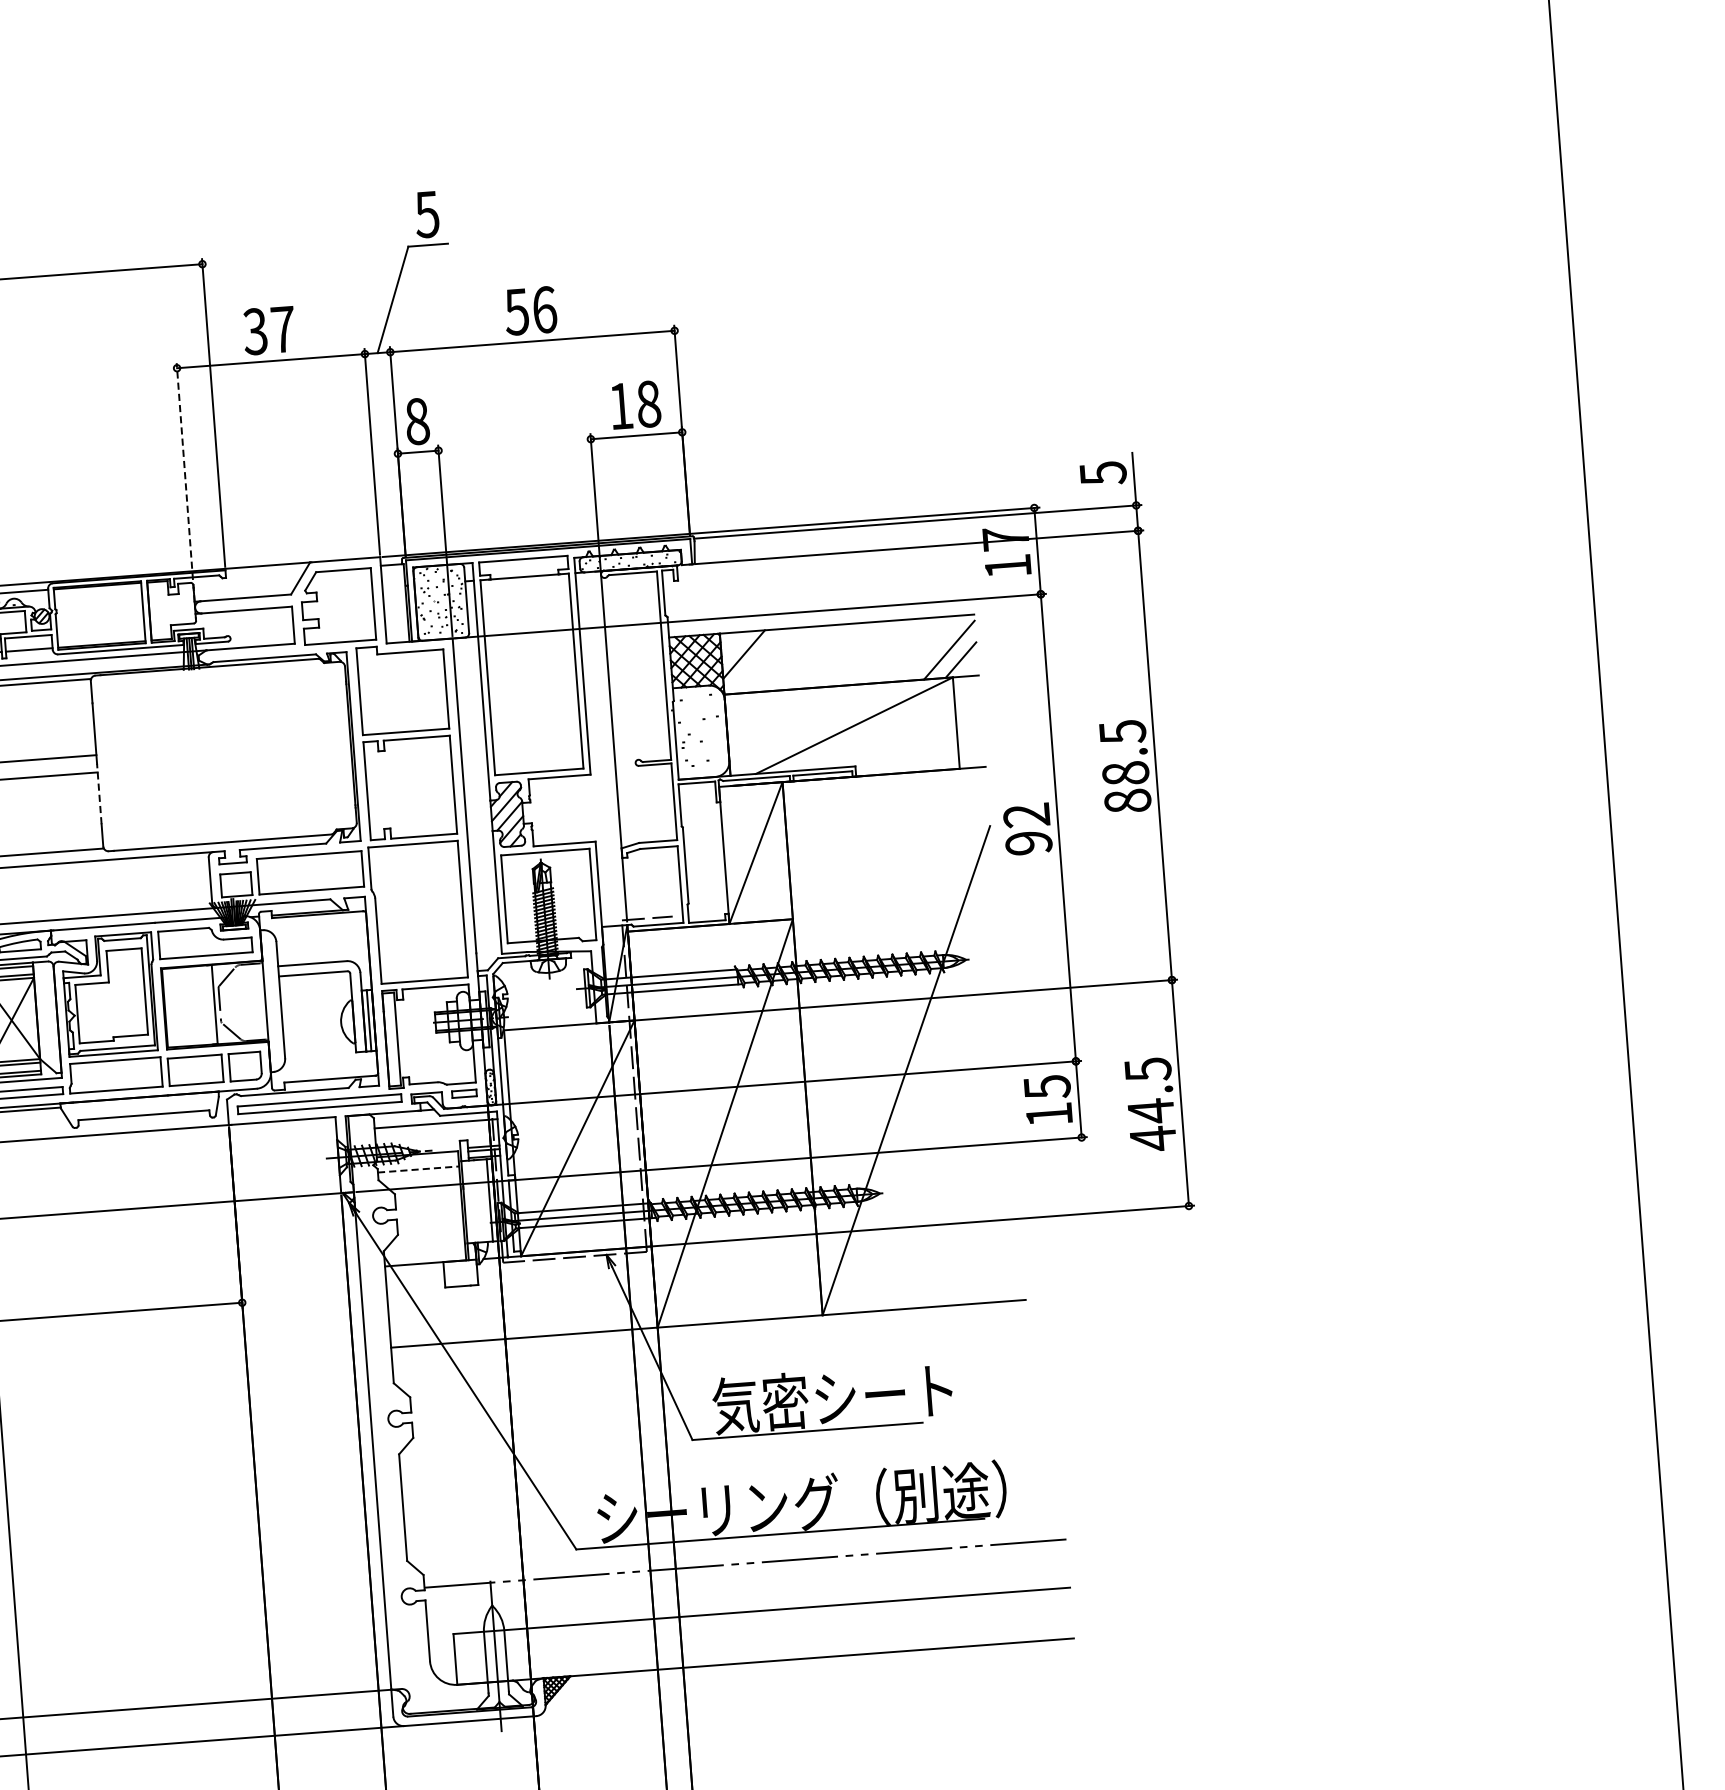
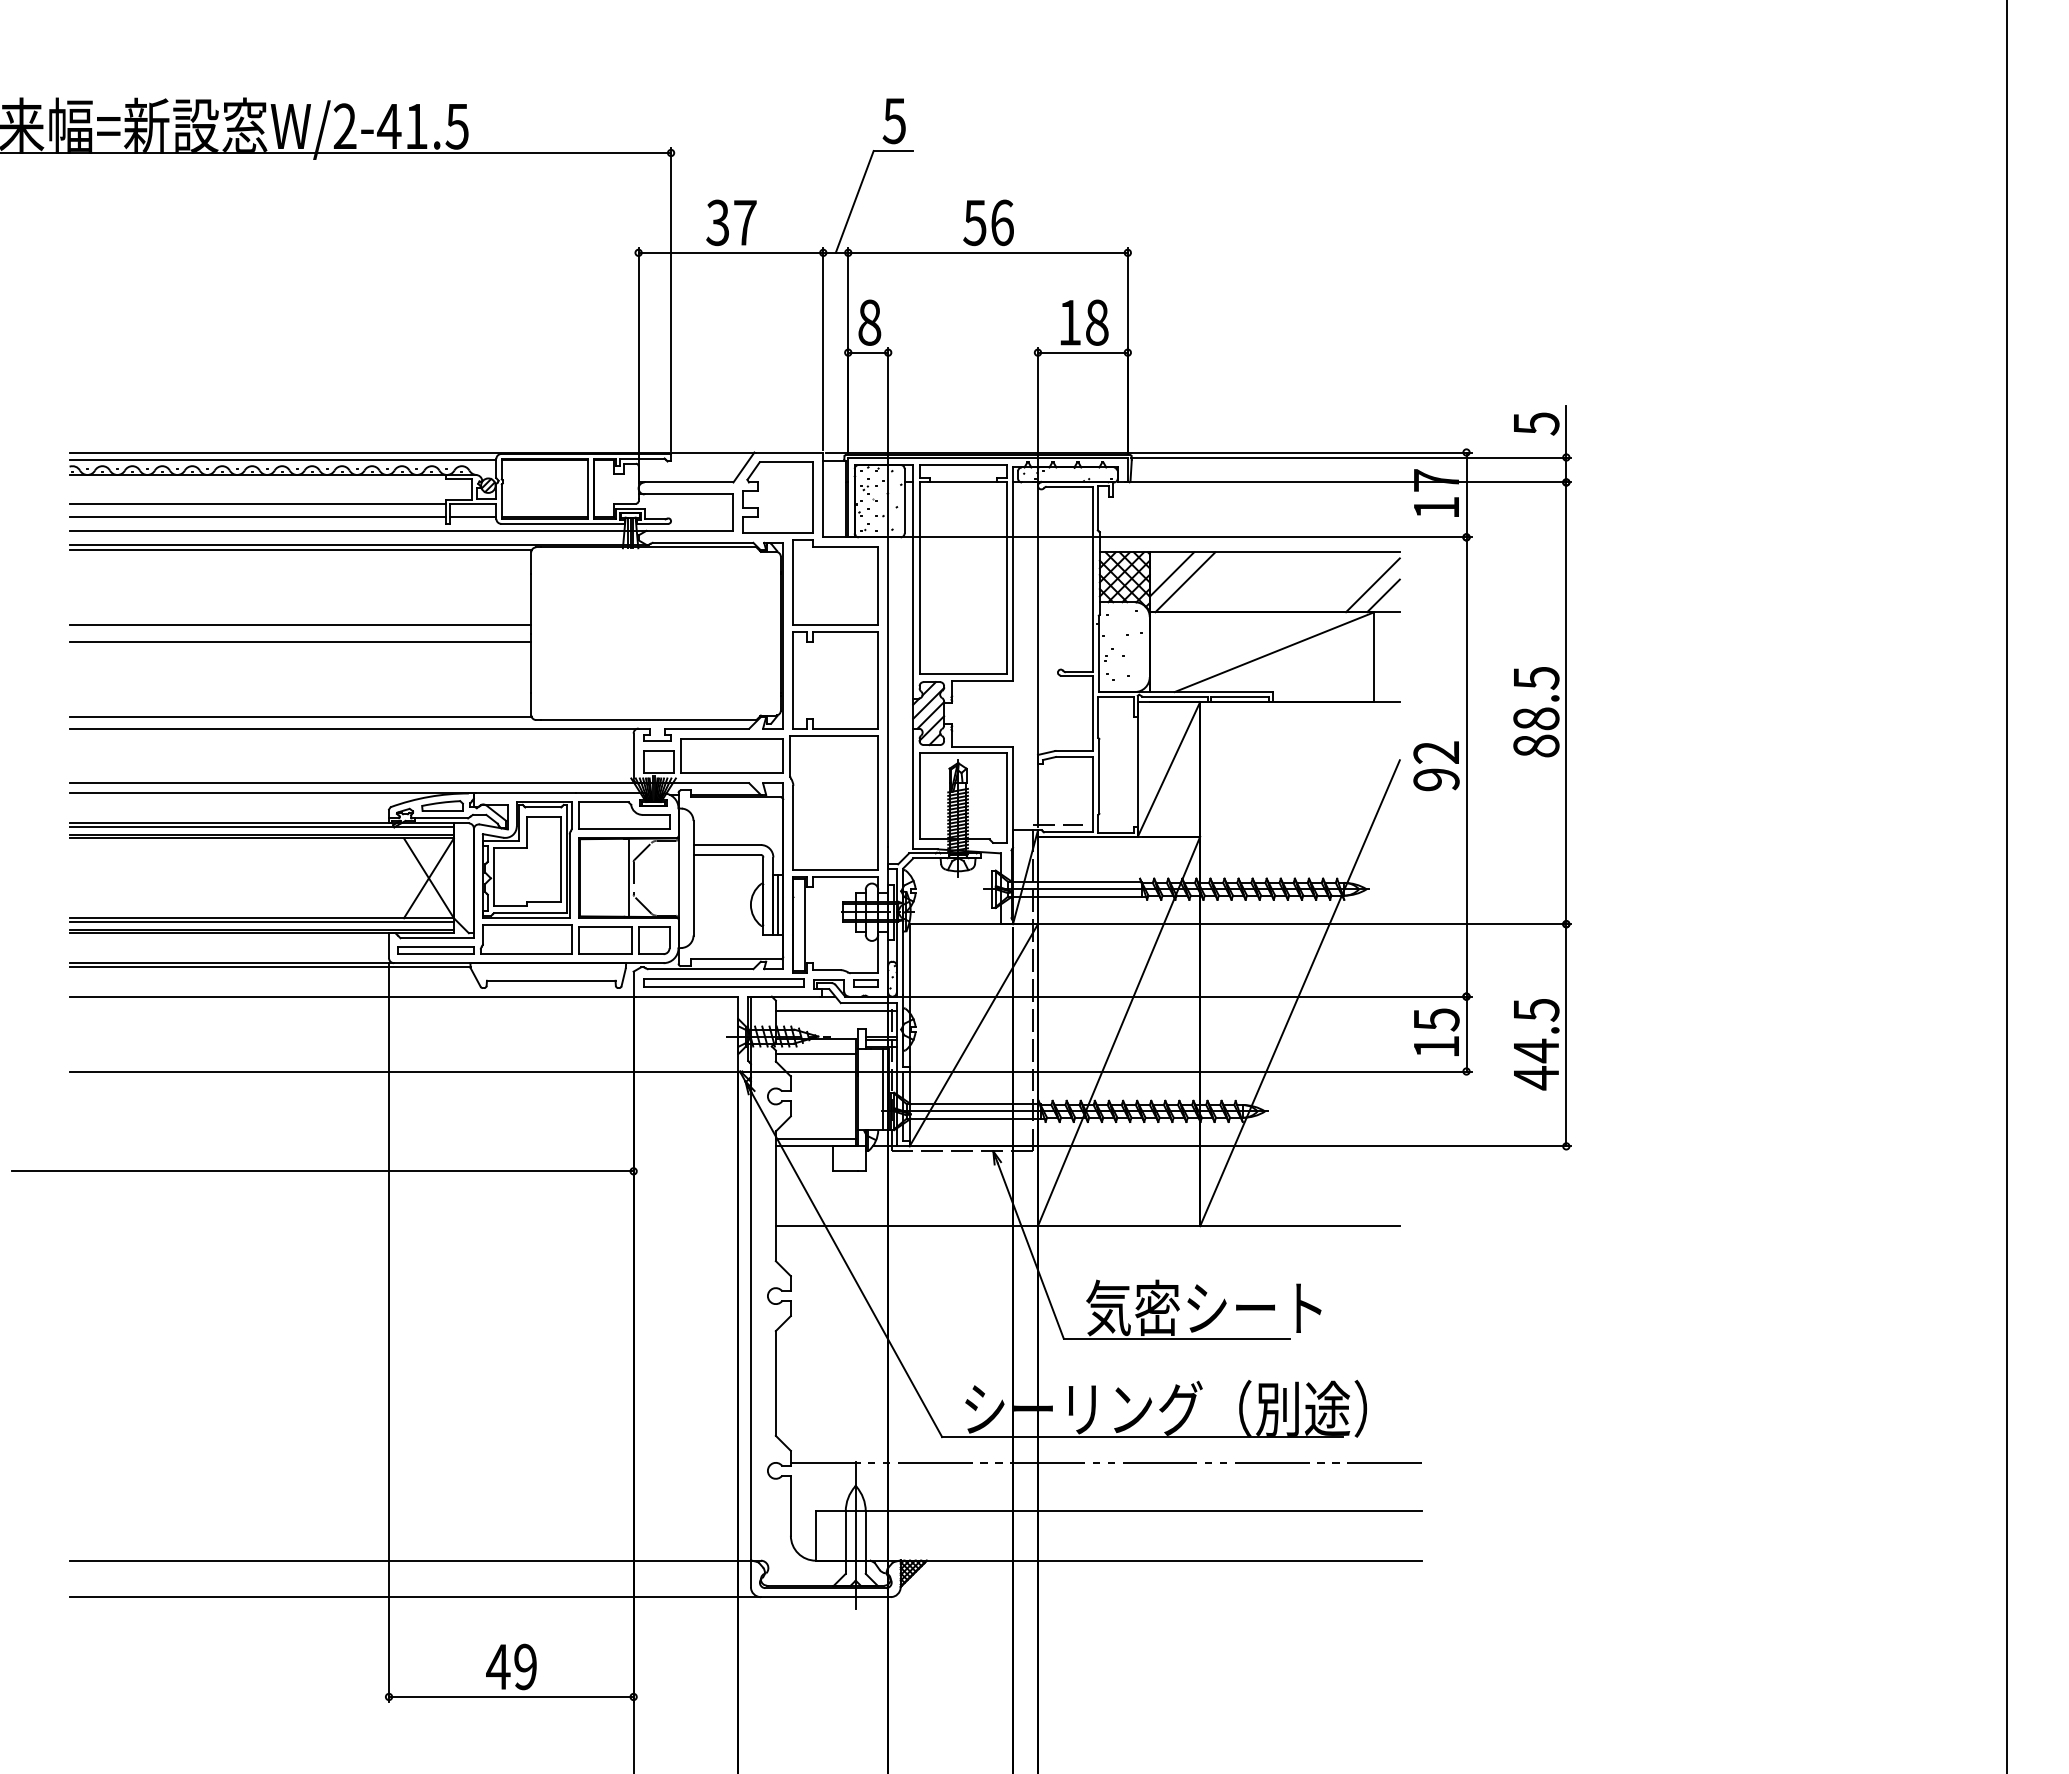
line: (185, 482) -> (638, 365), dashed -> solid
line: (758, 661) -> (1185, 582), added
line: (99, 794) -> (531, 663), dashed -> solid
line: (418, 1170) -> (815, 1054), dashed -> solid
line: (424, 1255) -> (815, 1138), added

